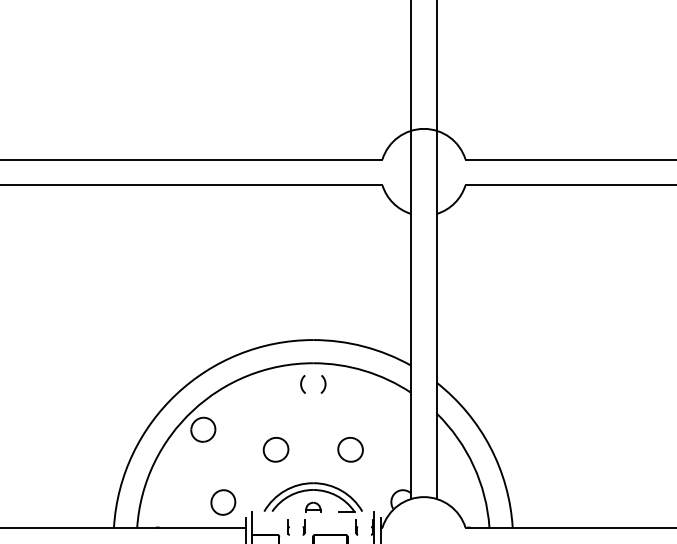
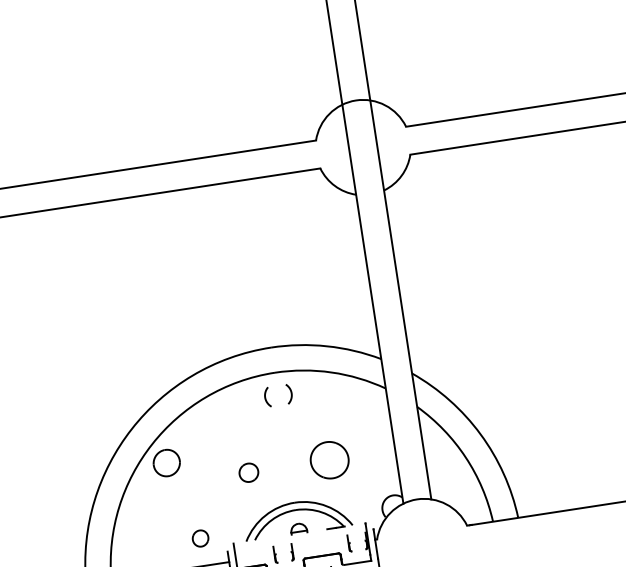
part: (275, 449) -> (248, 472), size x0.7
part: (350, 449) -> (329, 460), size x1.4
part: (223, 502) -> (200, 538), size x0.6

